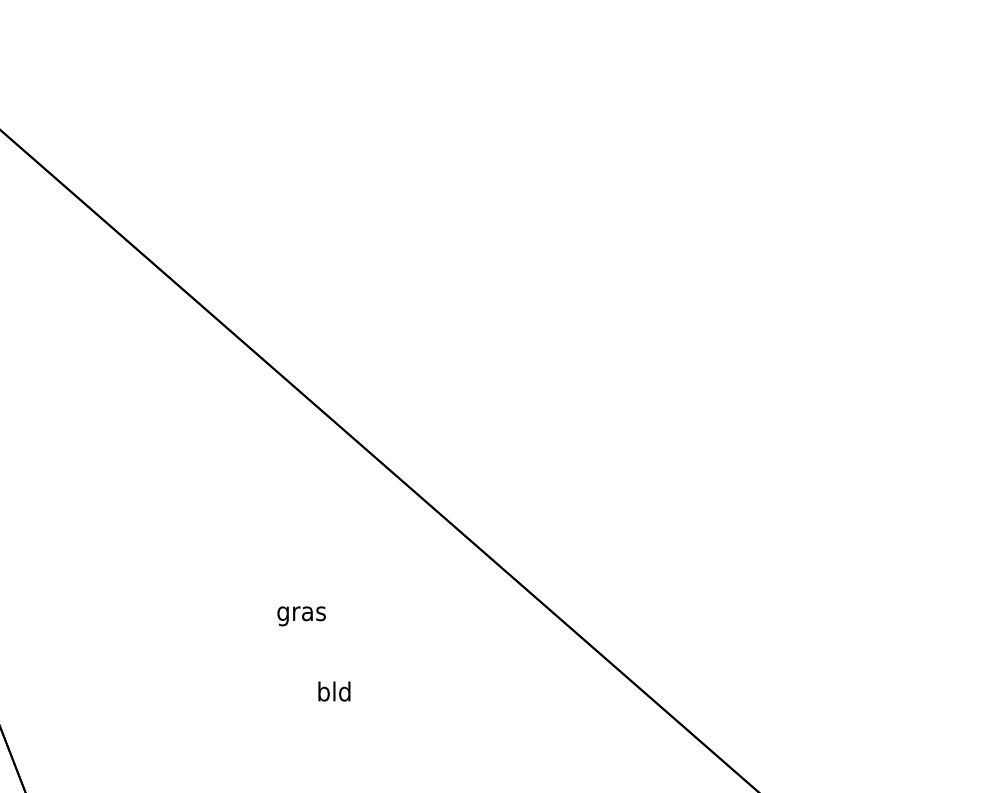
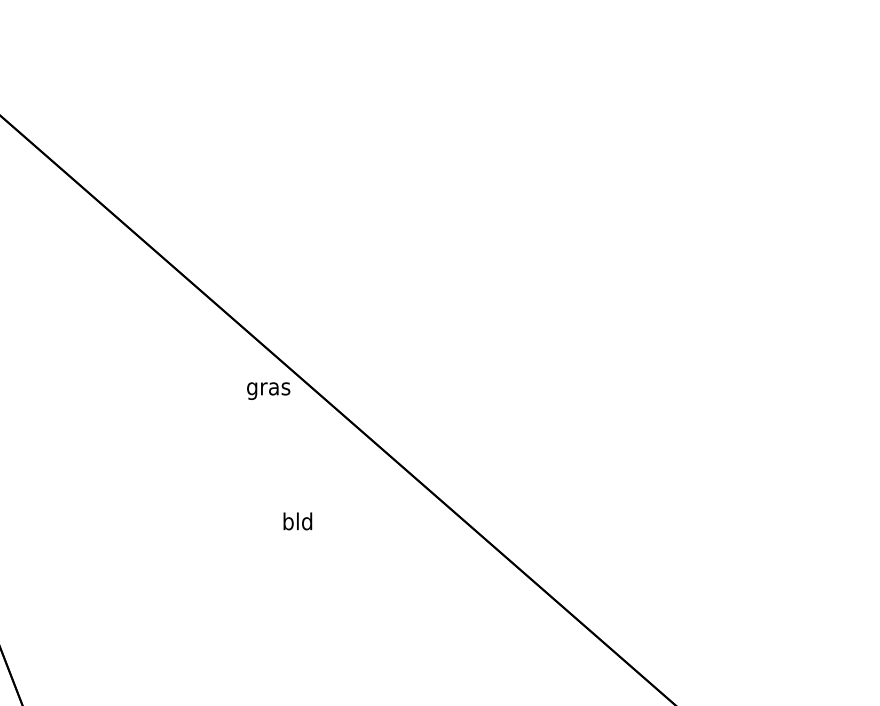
text: (301, 616) -> (268, 391), moved
text: (334, 691) -> (297, 521), moved

